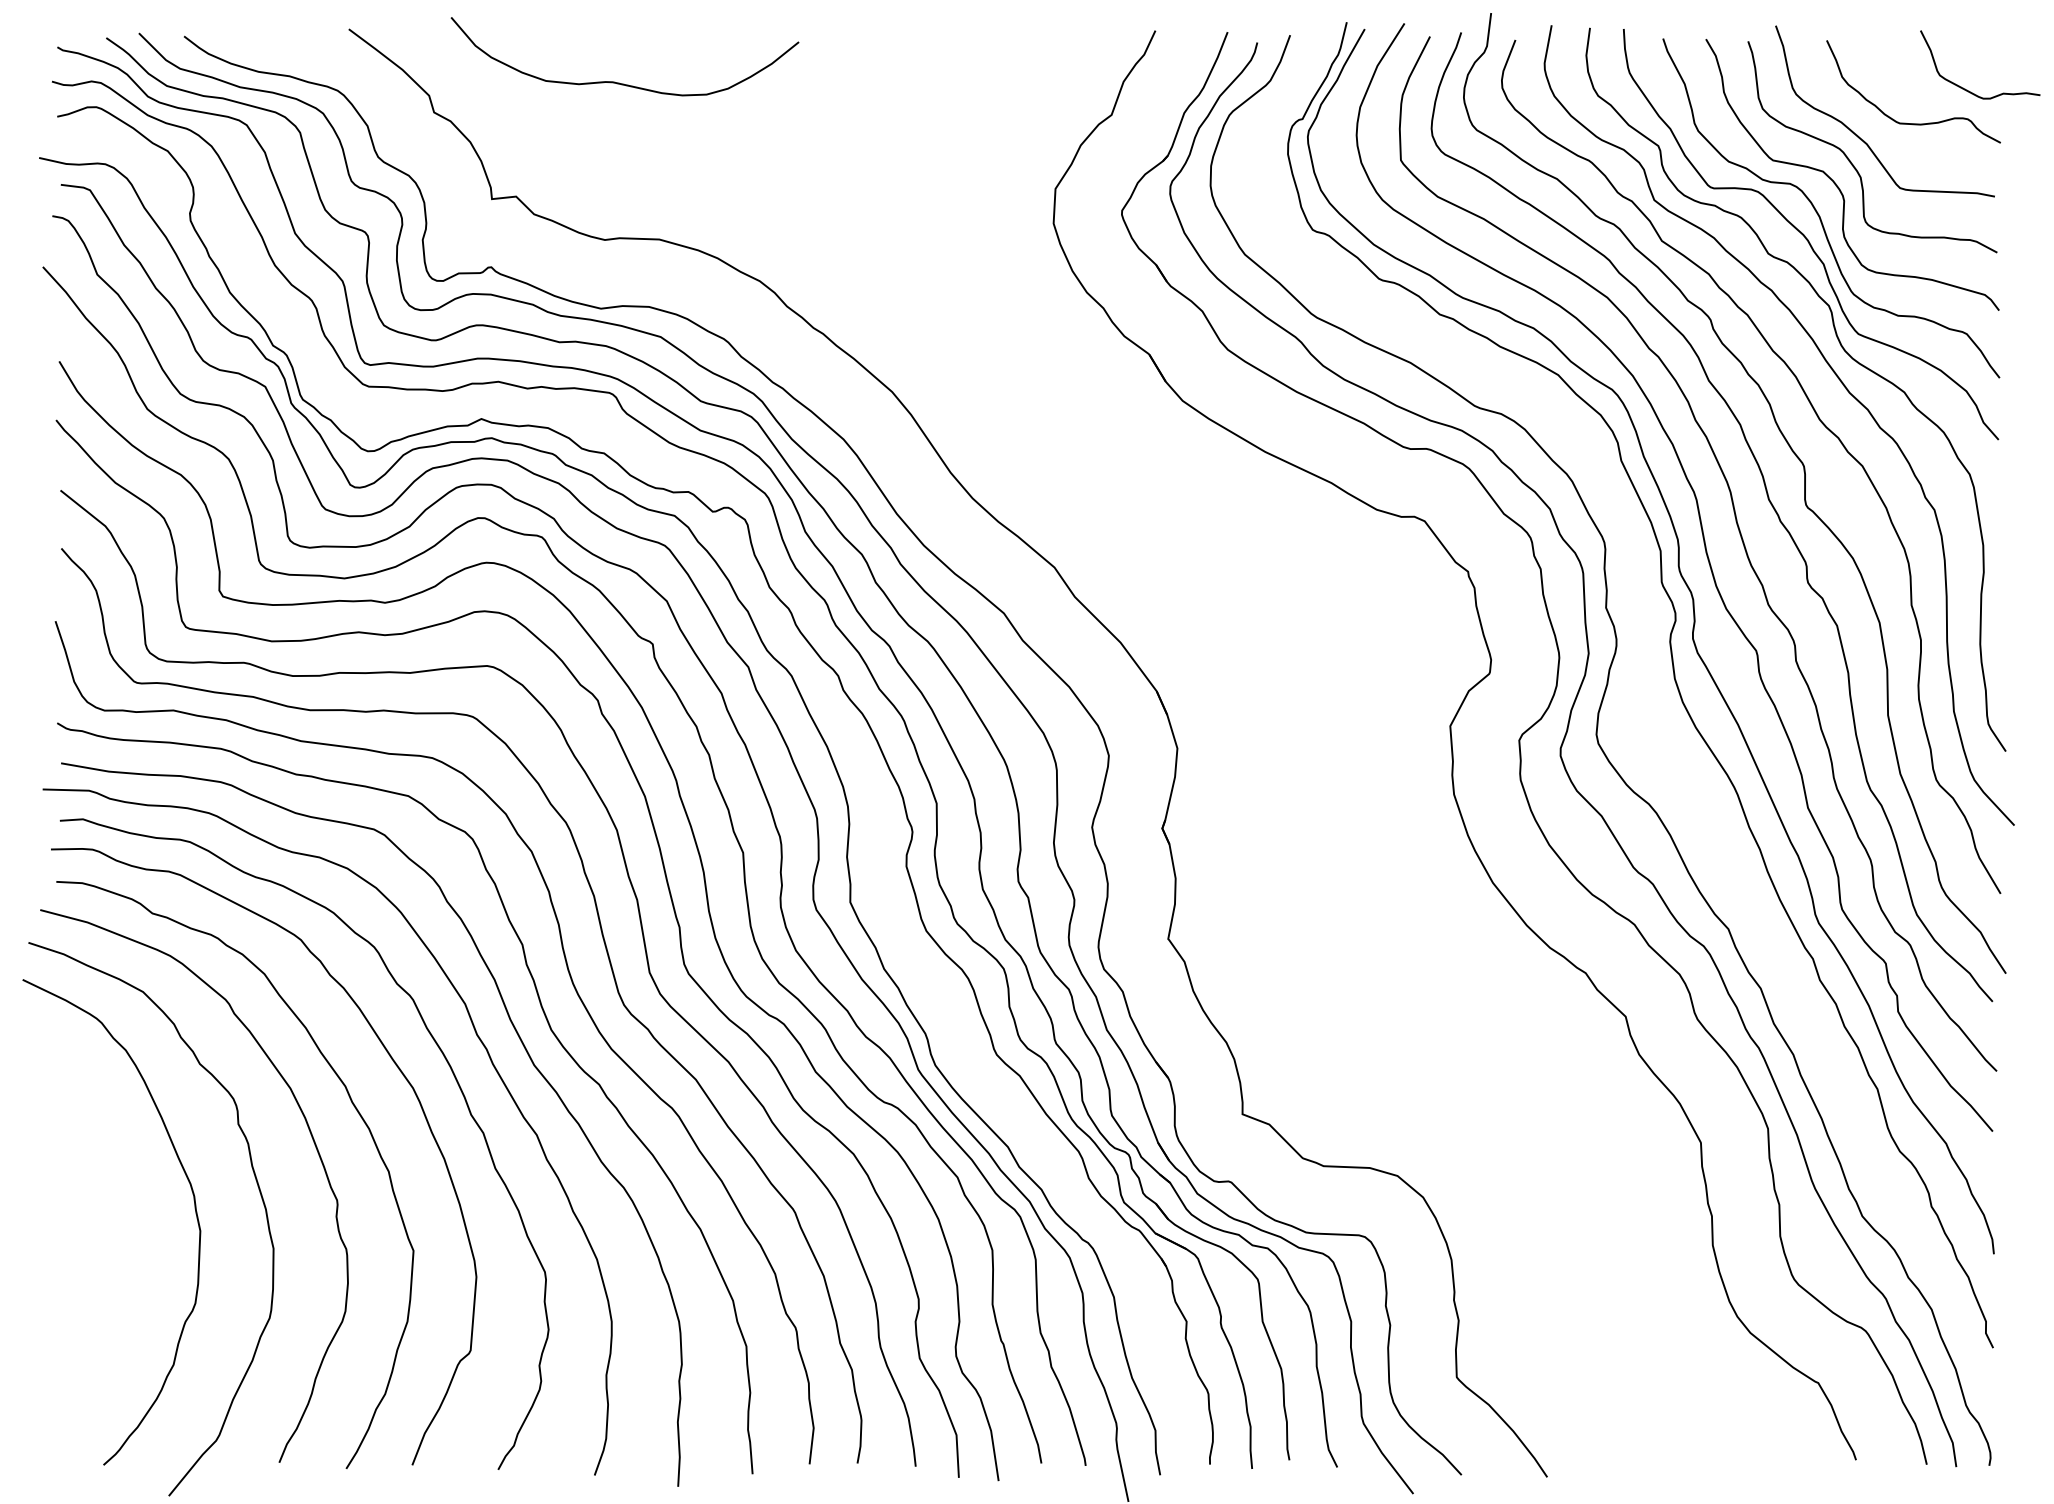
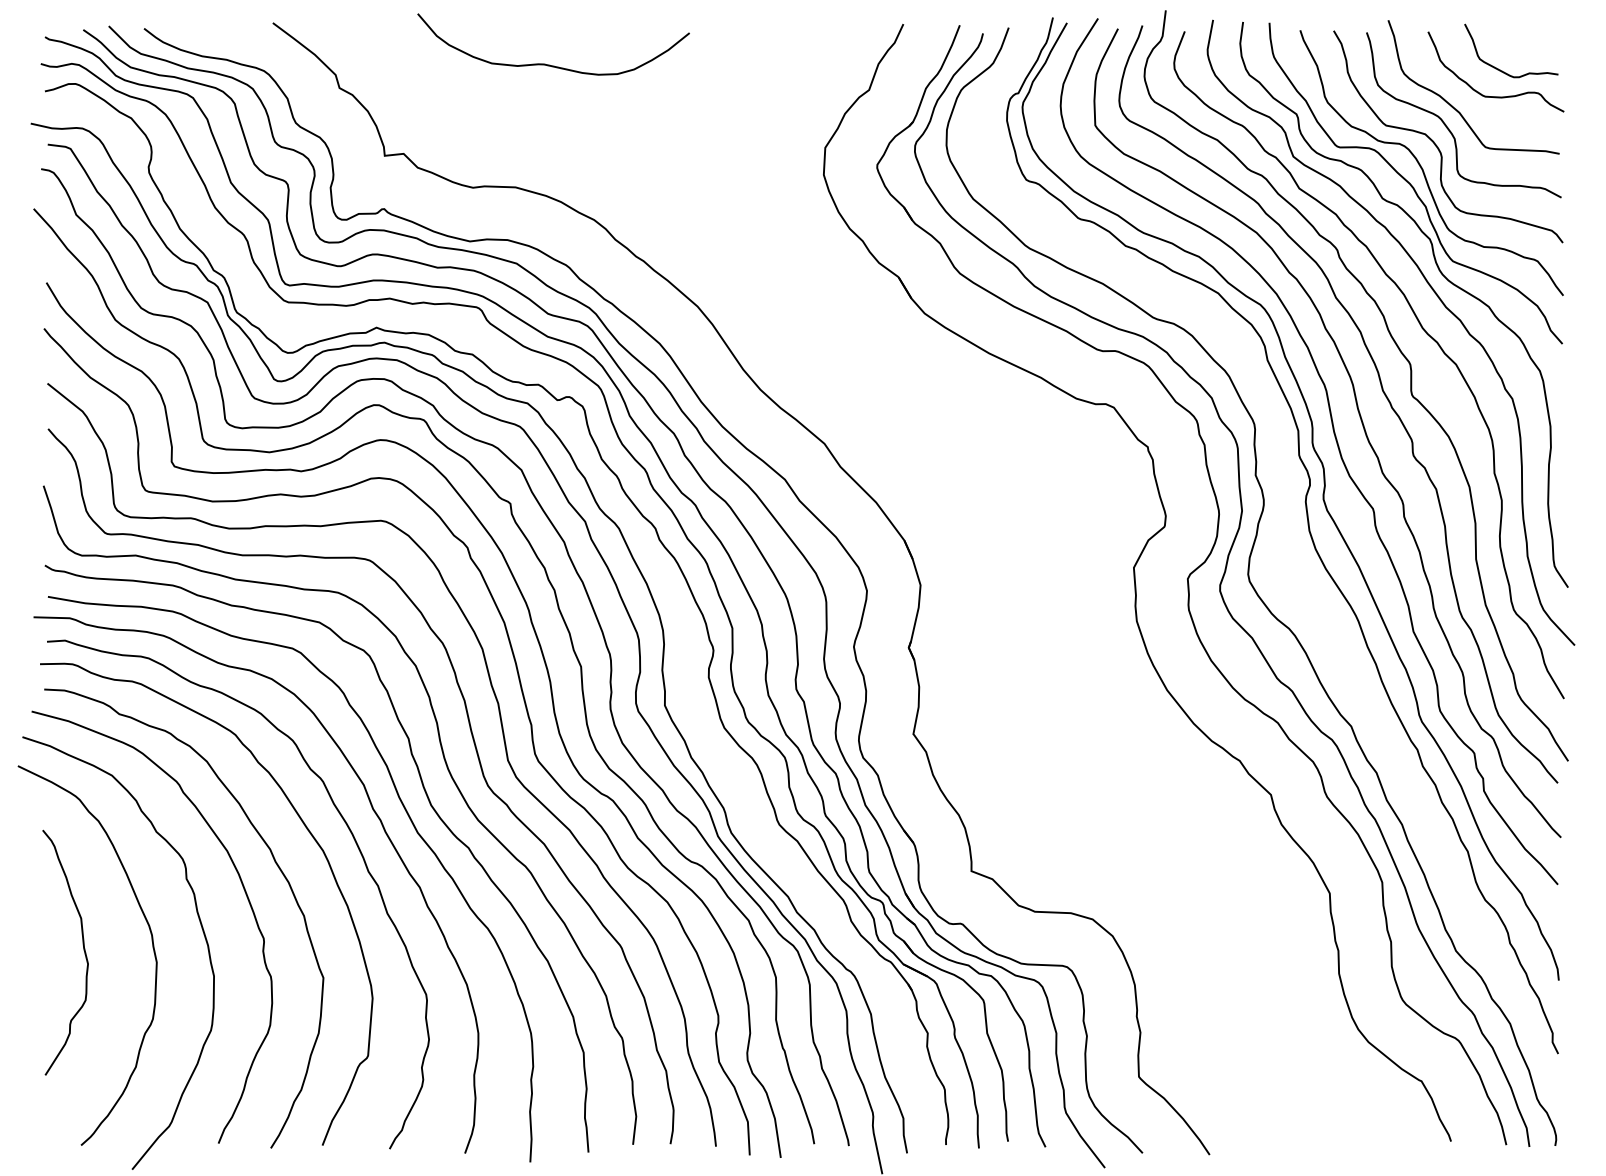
curve: (619, 82) -> (549, 64), moved
curve: (1967, 89) -> (1501, 70), moved
curve: (106, 1214) -> (83, 949), added

